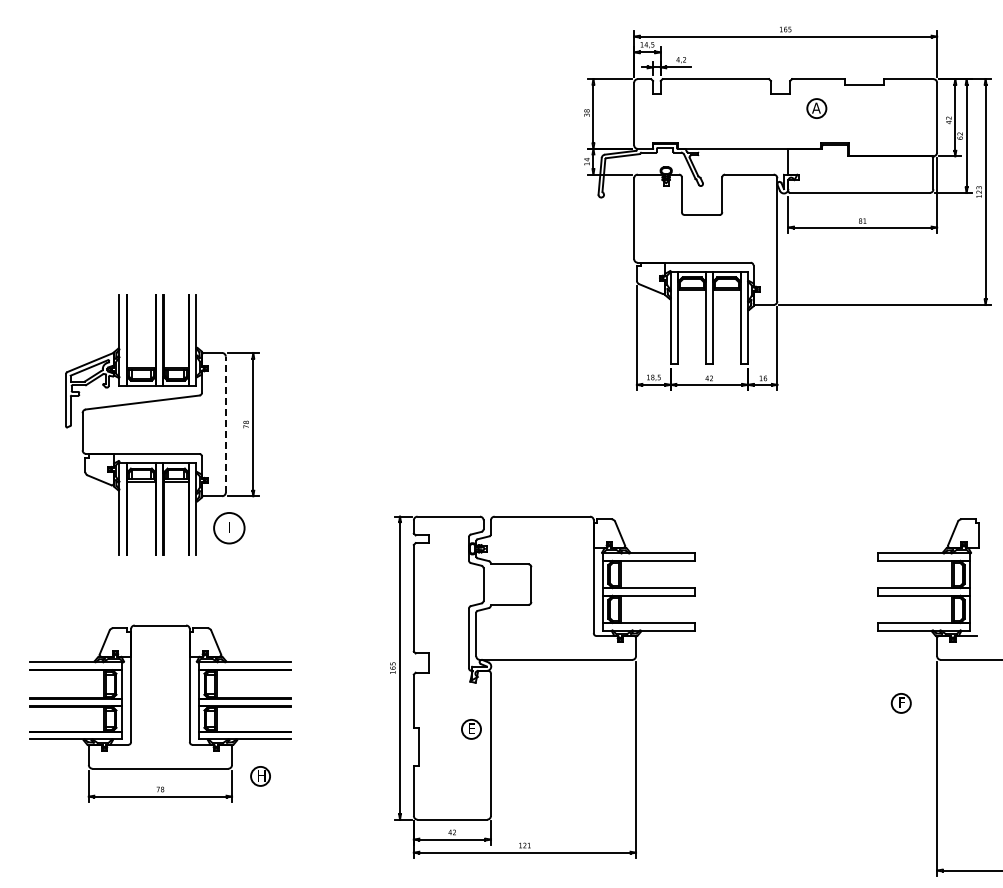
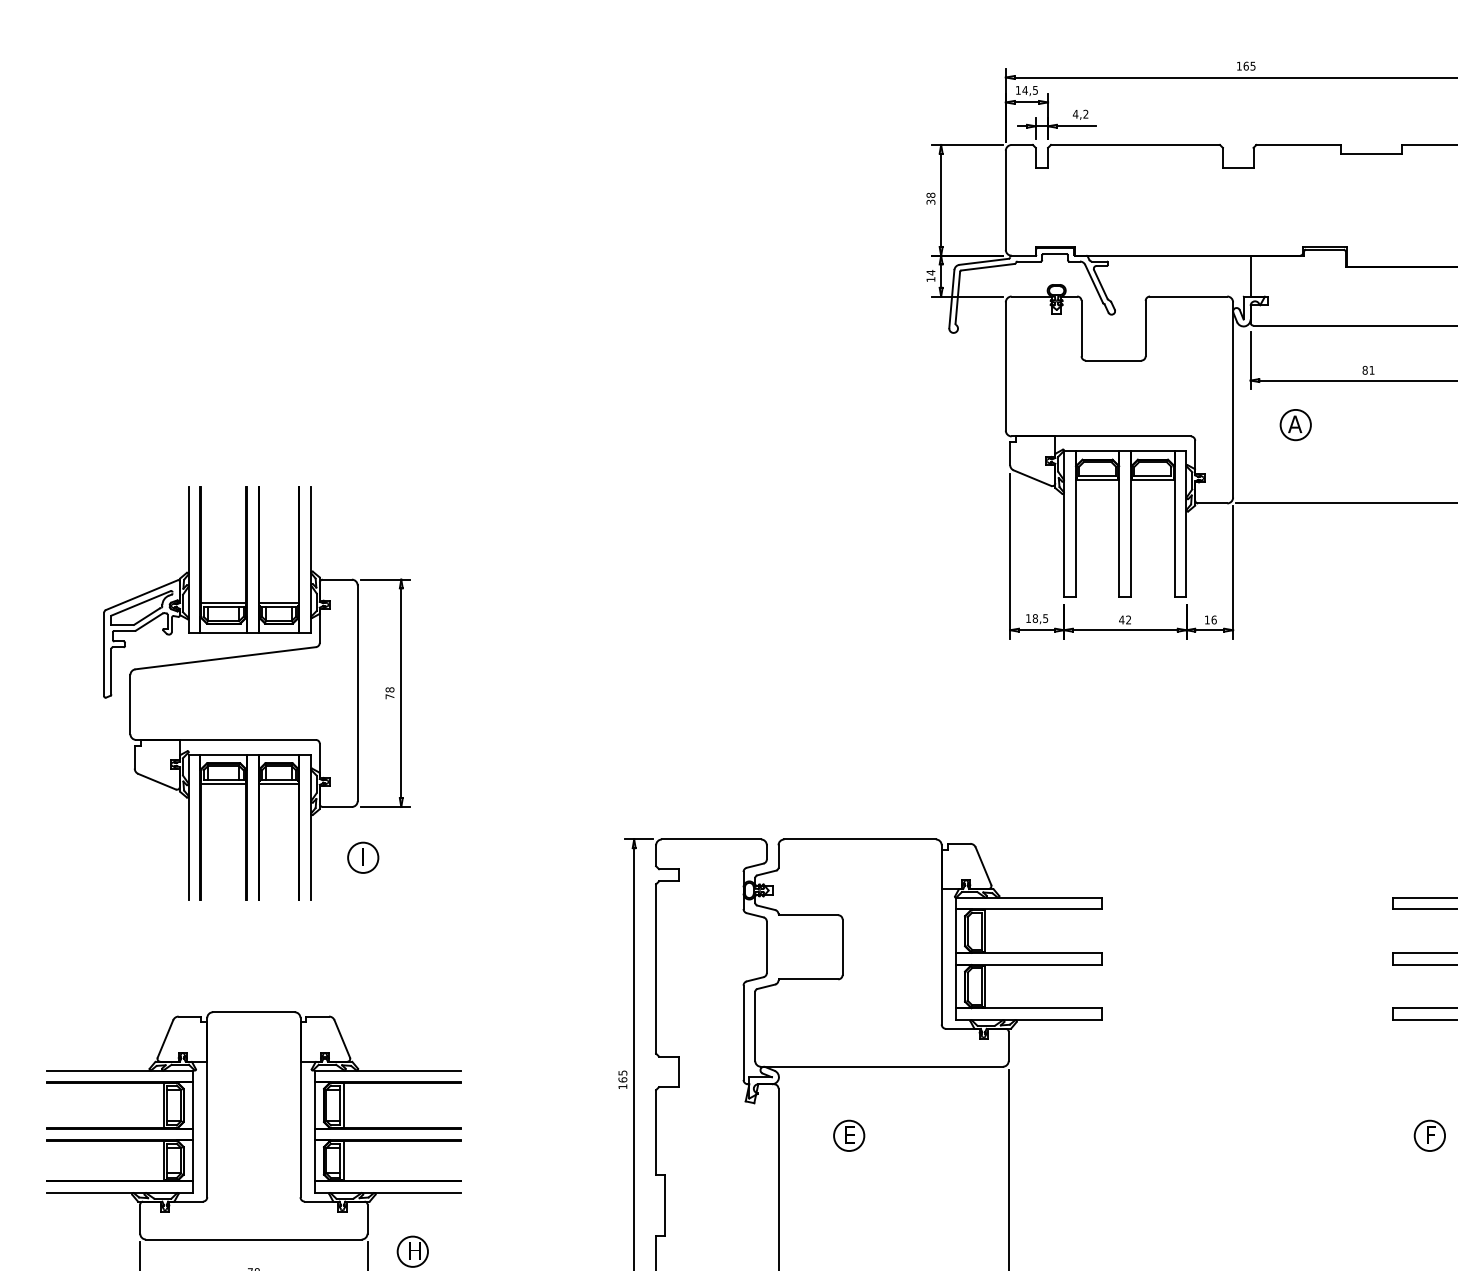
part: (816, 108) -> (1295, 424), moved
line: (225, 424) -> (357, 693), dashed -> solid
circle: (228, 527) -> (361, 856), size x0.62
part: (471, 729) -> (849, 1136), moved

